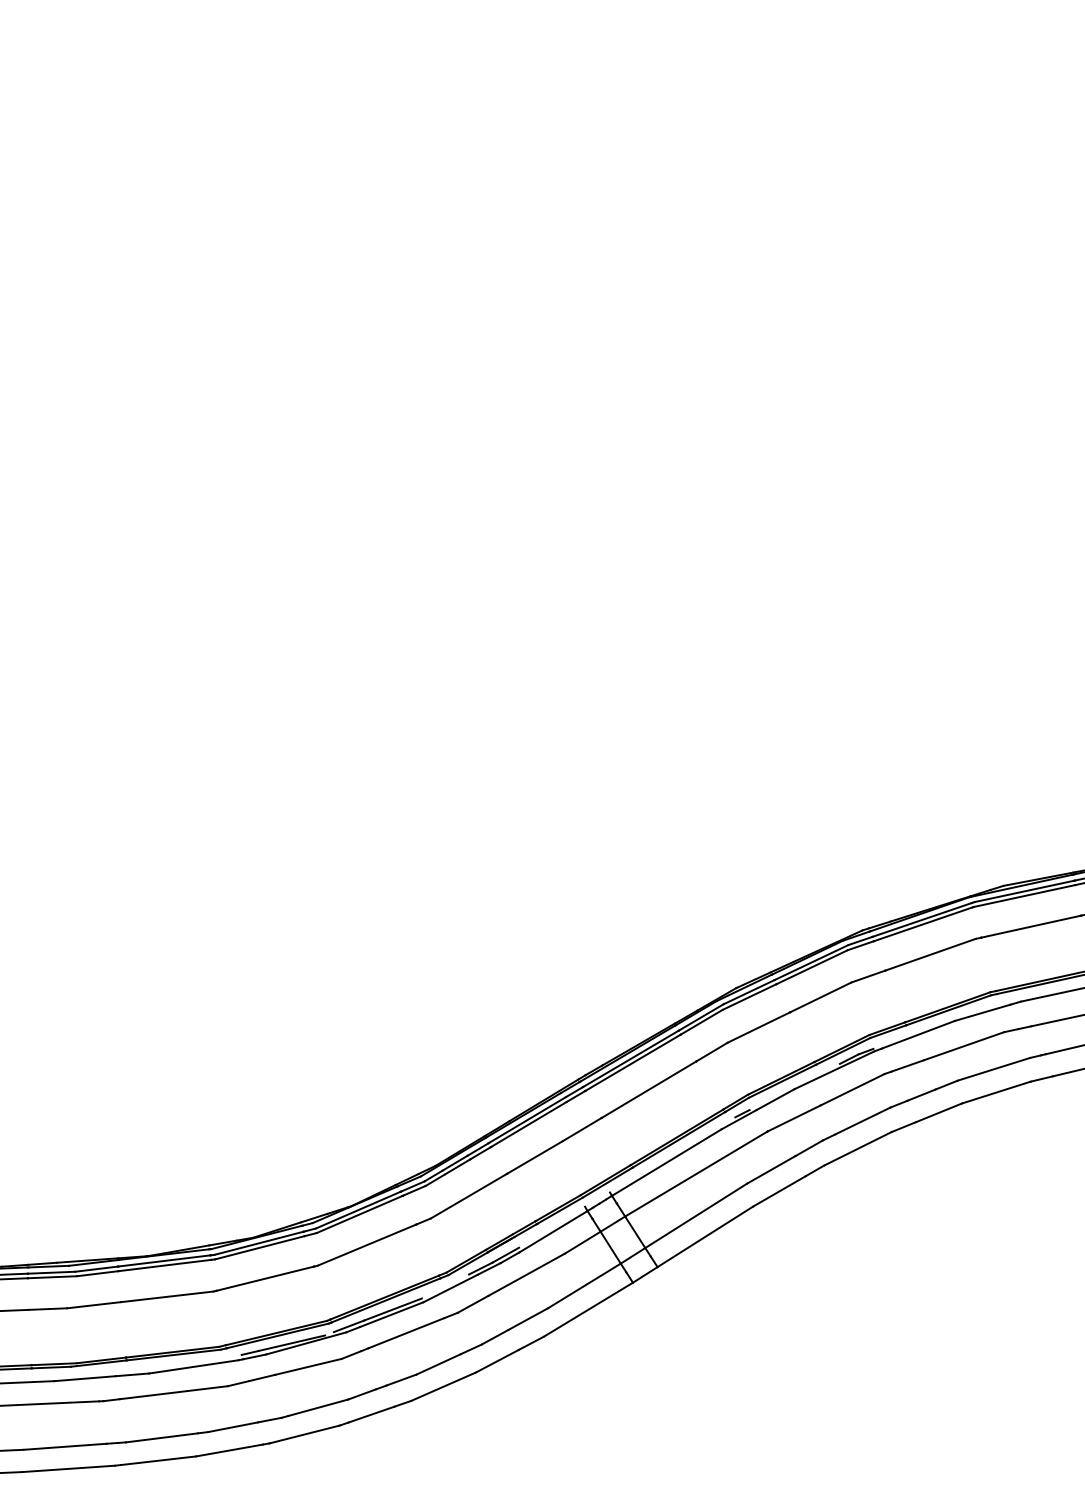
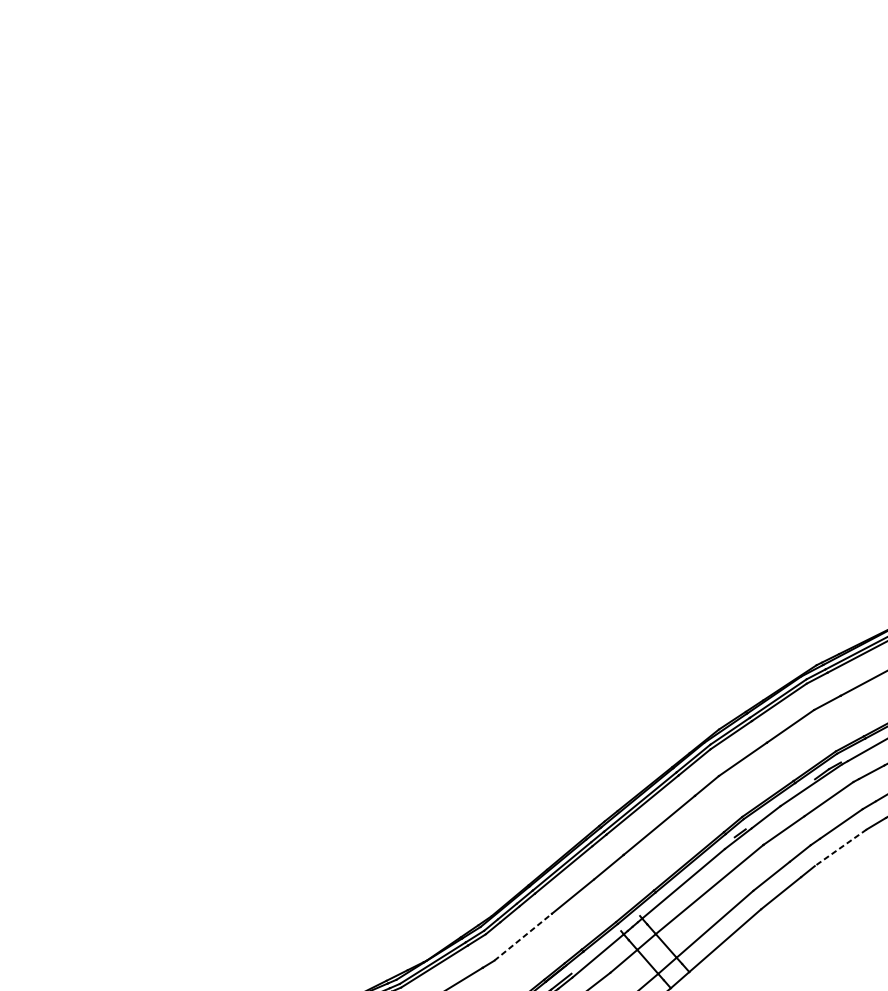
line: (857, 1148) -> (840, 847), solid -> dashed
line: (469, 1195) -> (523, 936), solid -> dashed

